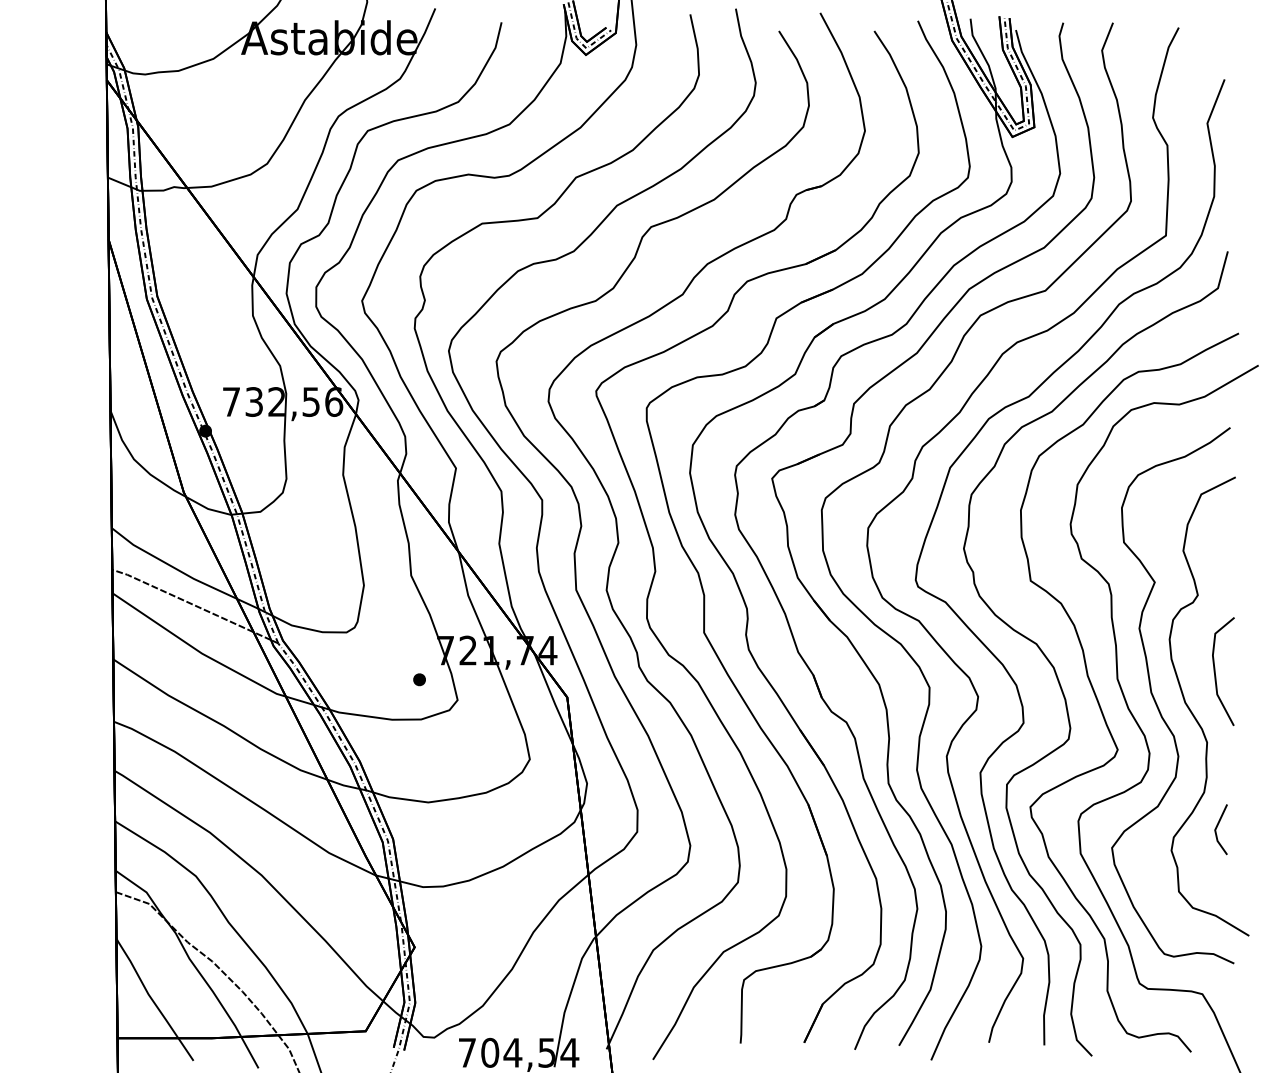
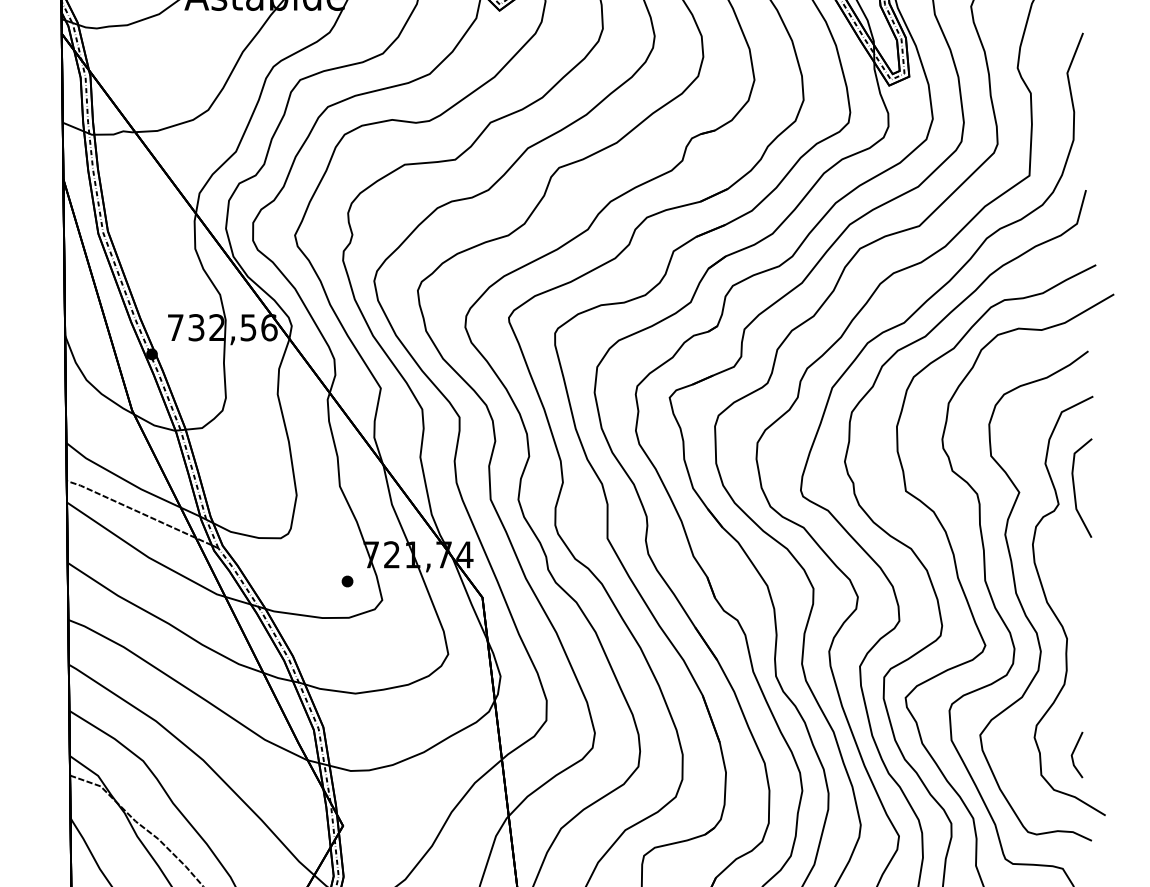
line: (1215, 671) -> (1074, 488), moved
line: (1217, 827) -> (1073, 753), moved

